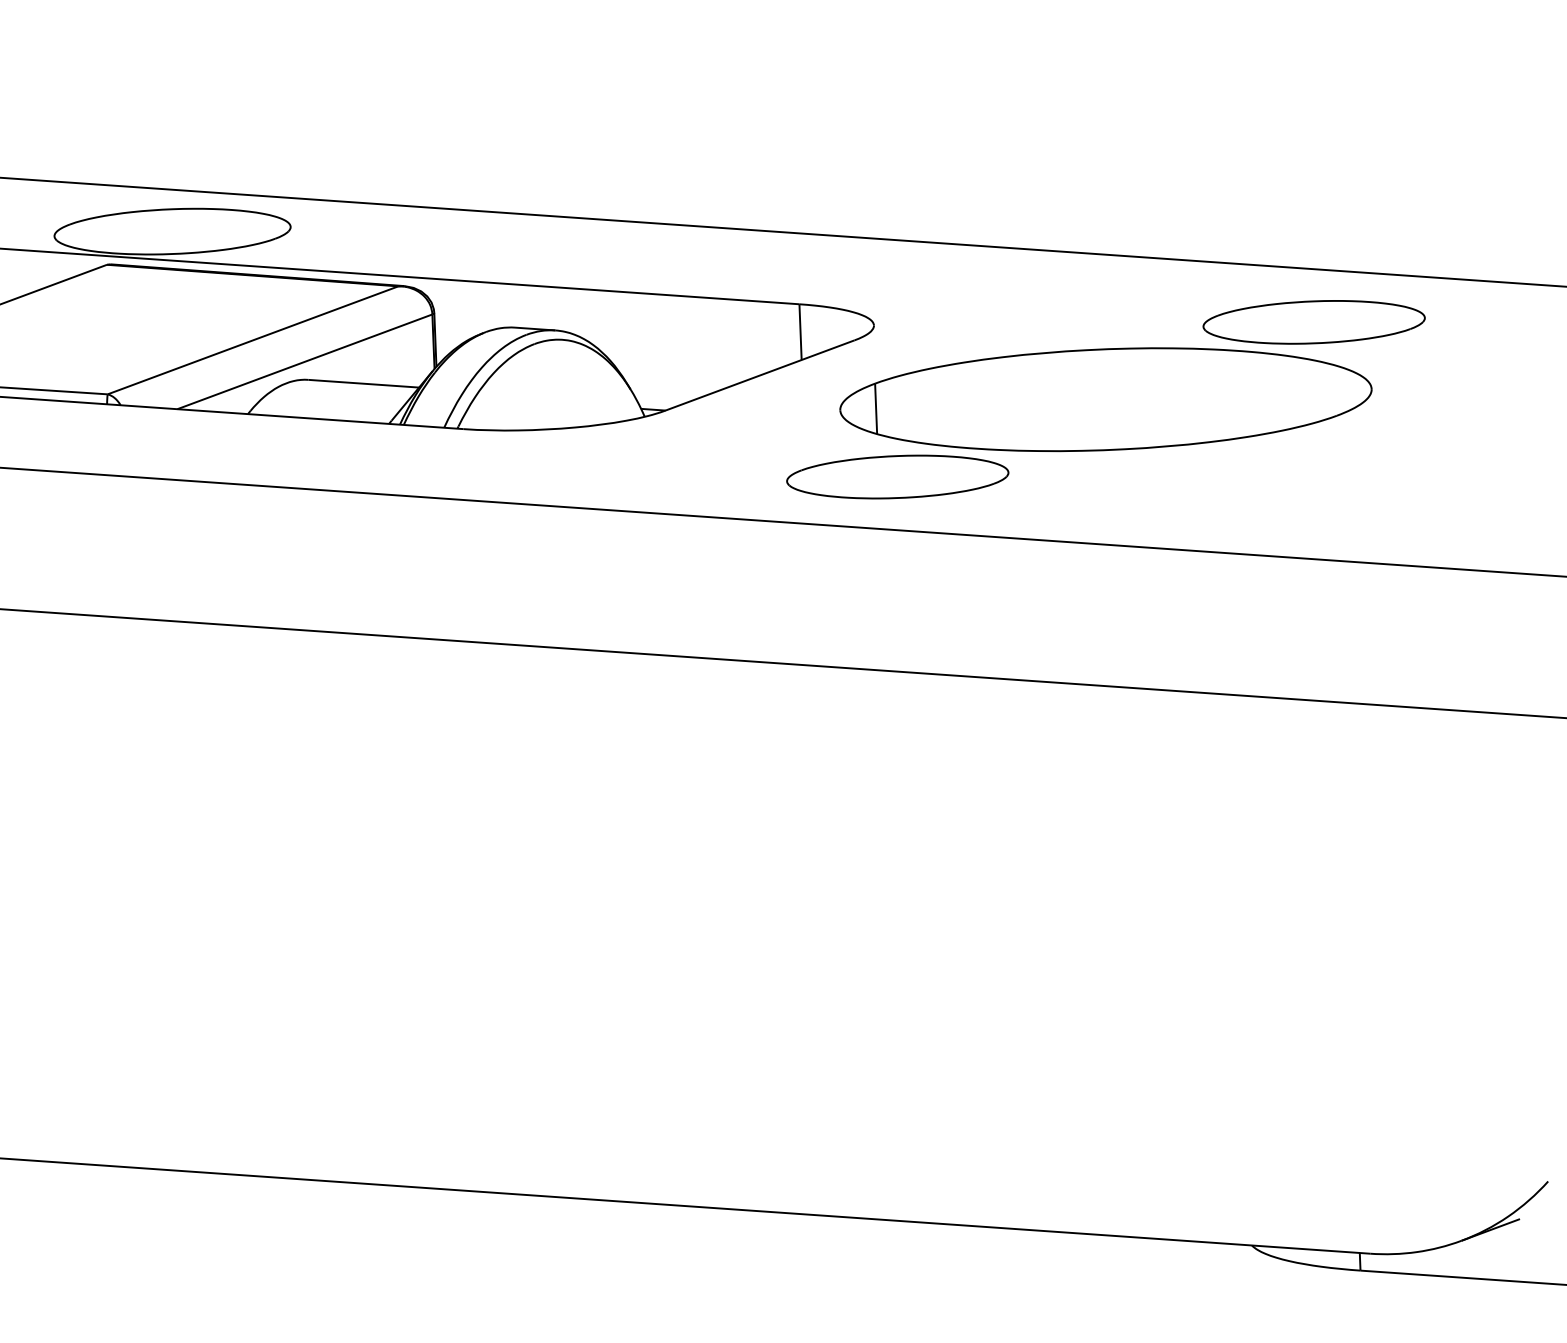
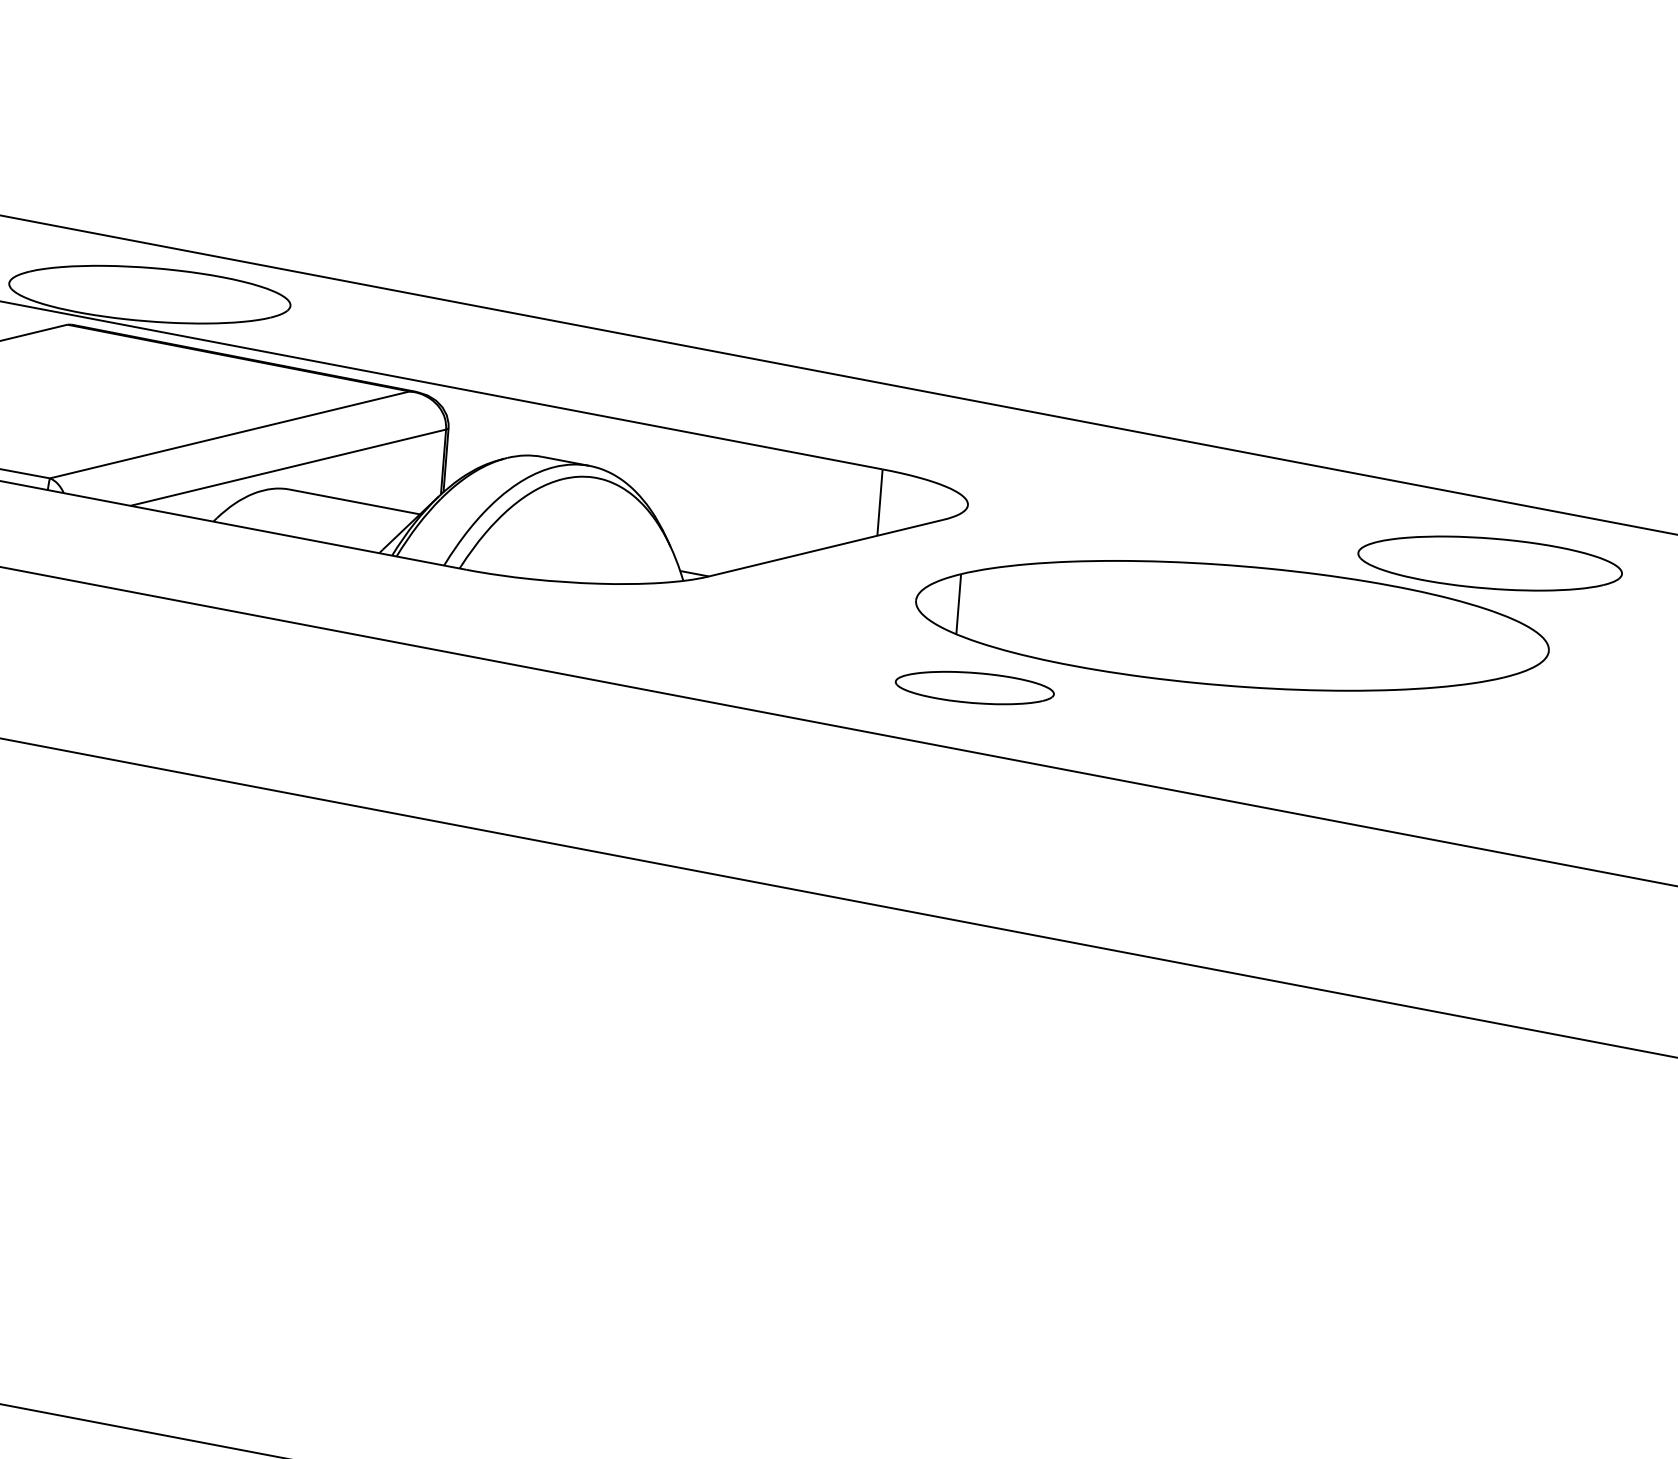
part: (897, 476) -> (974, 687), size x0.6

